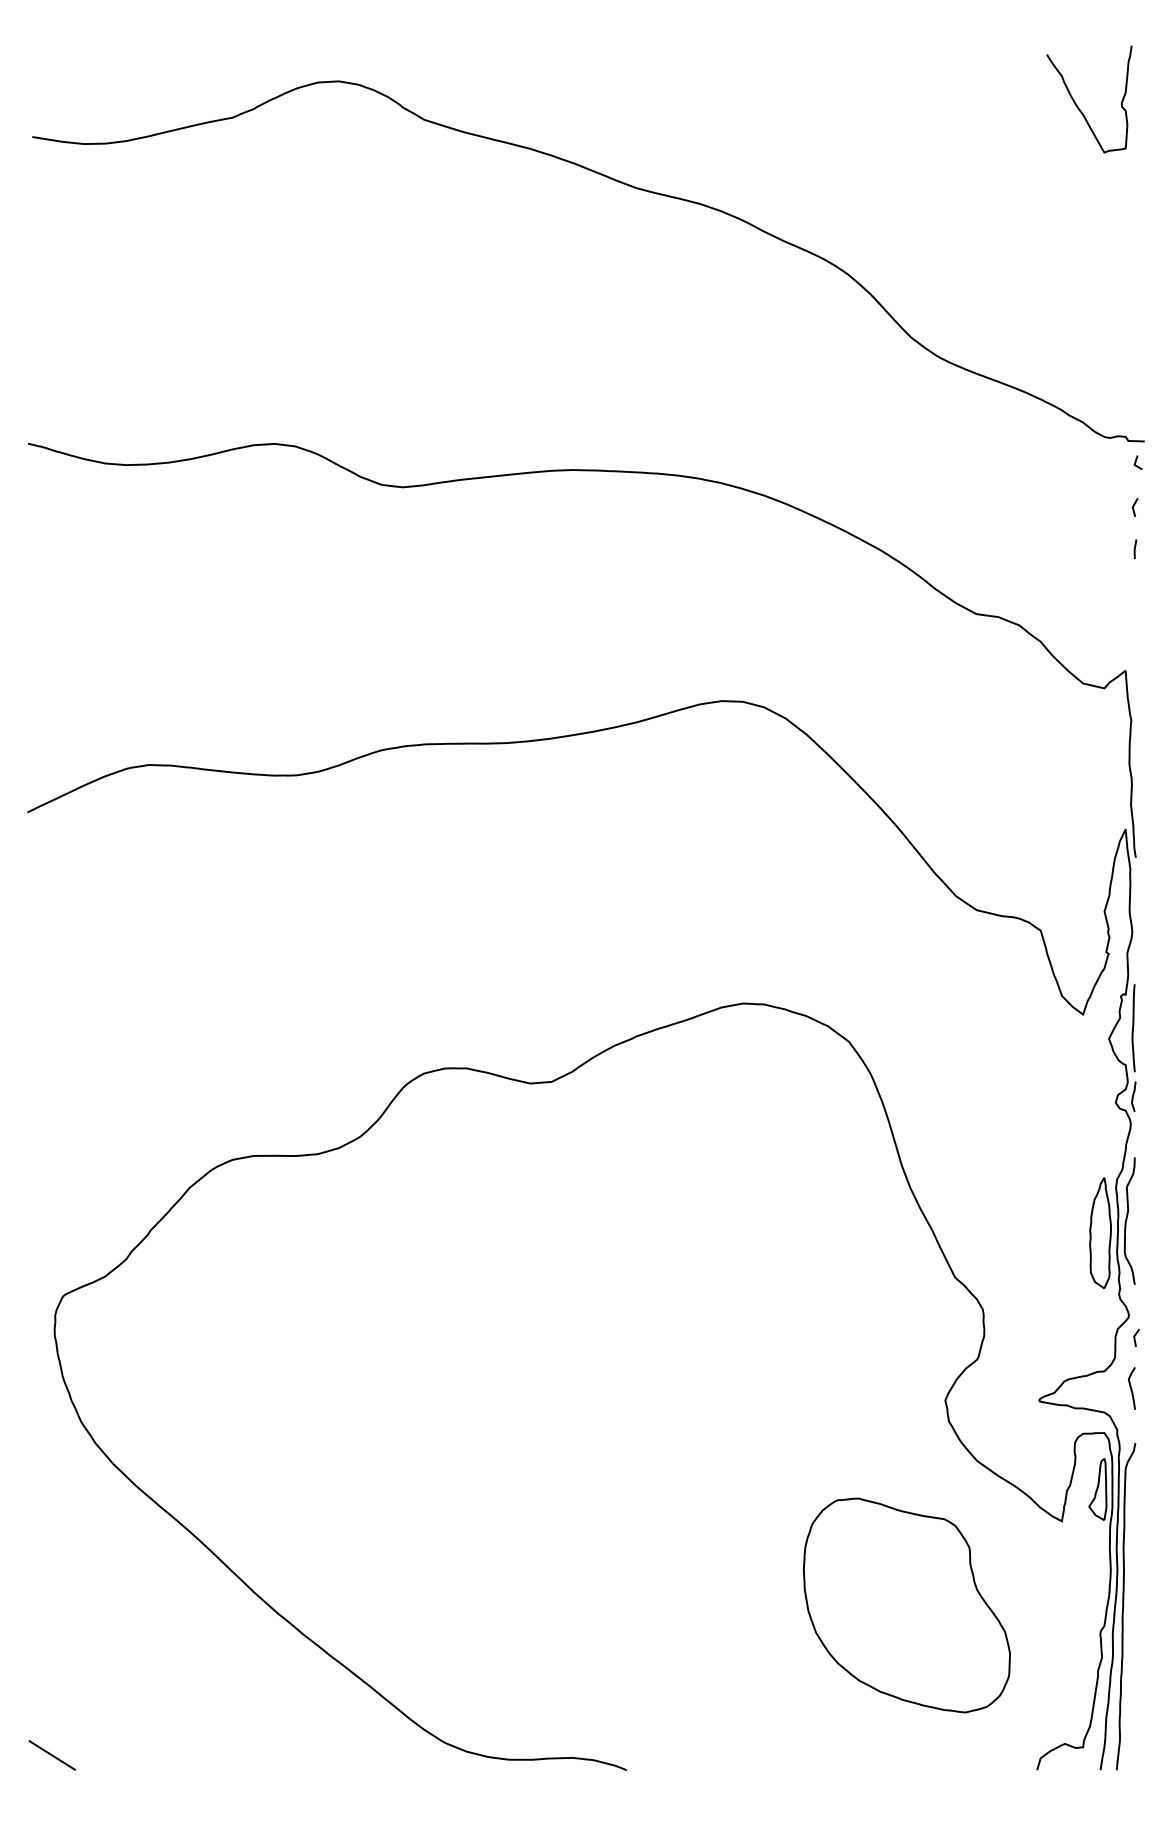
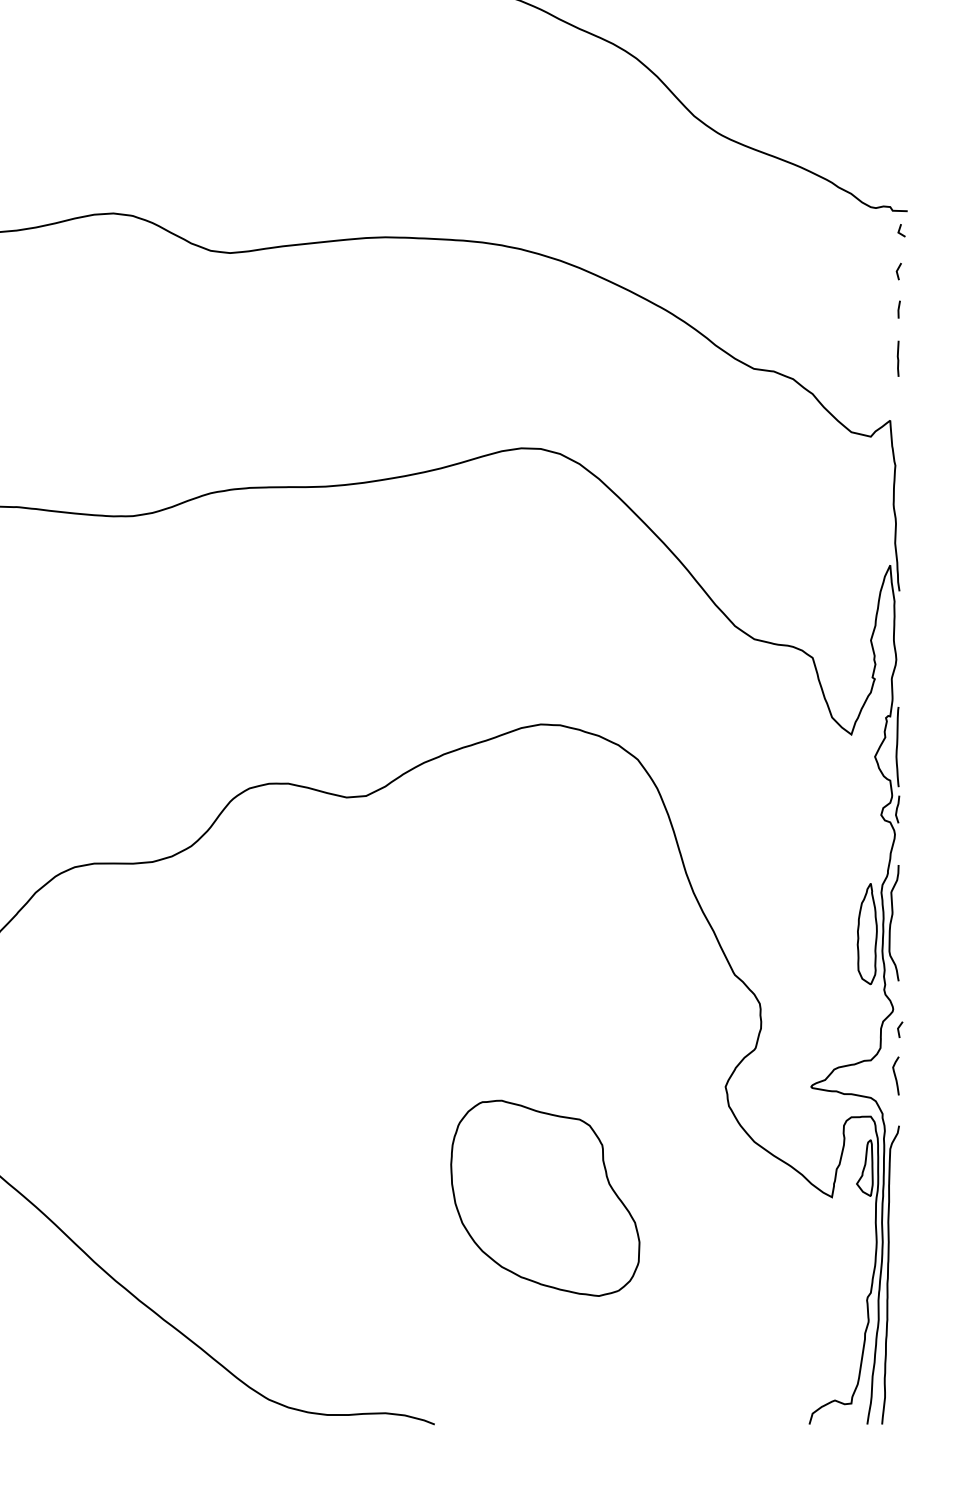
line: (1134, 602) -> (898, 358), added
part: (906, 1605) -> (544, 1198), moved

